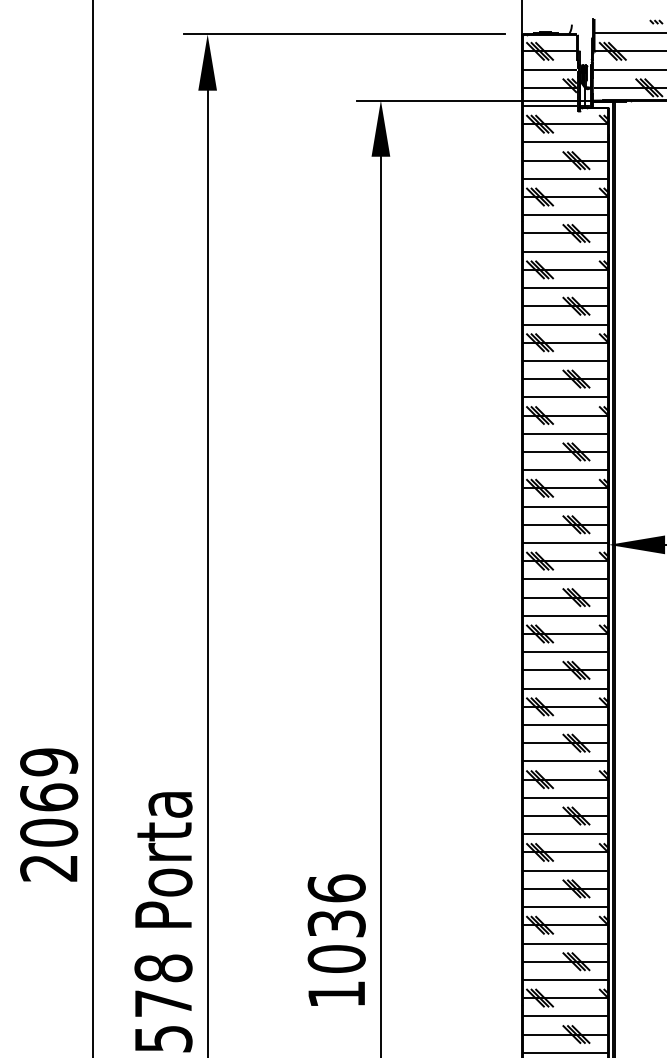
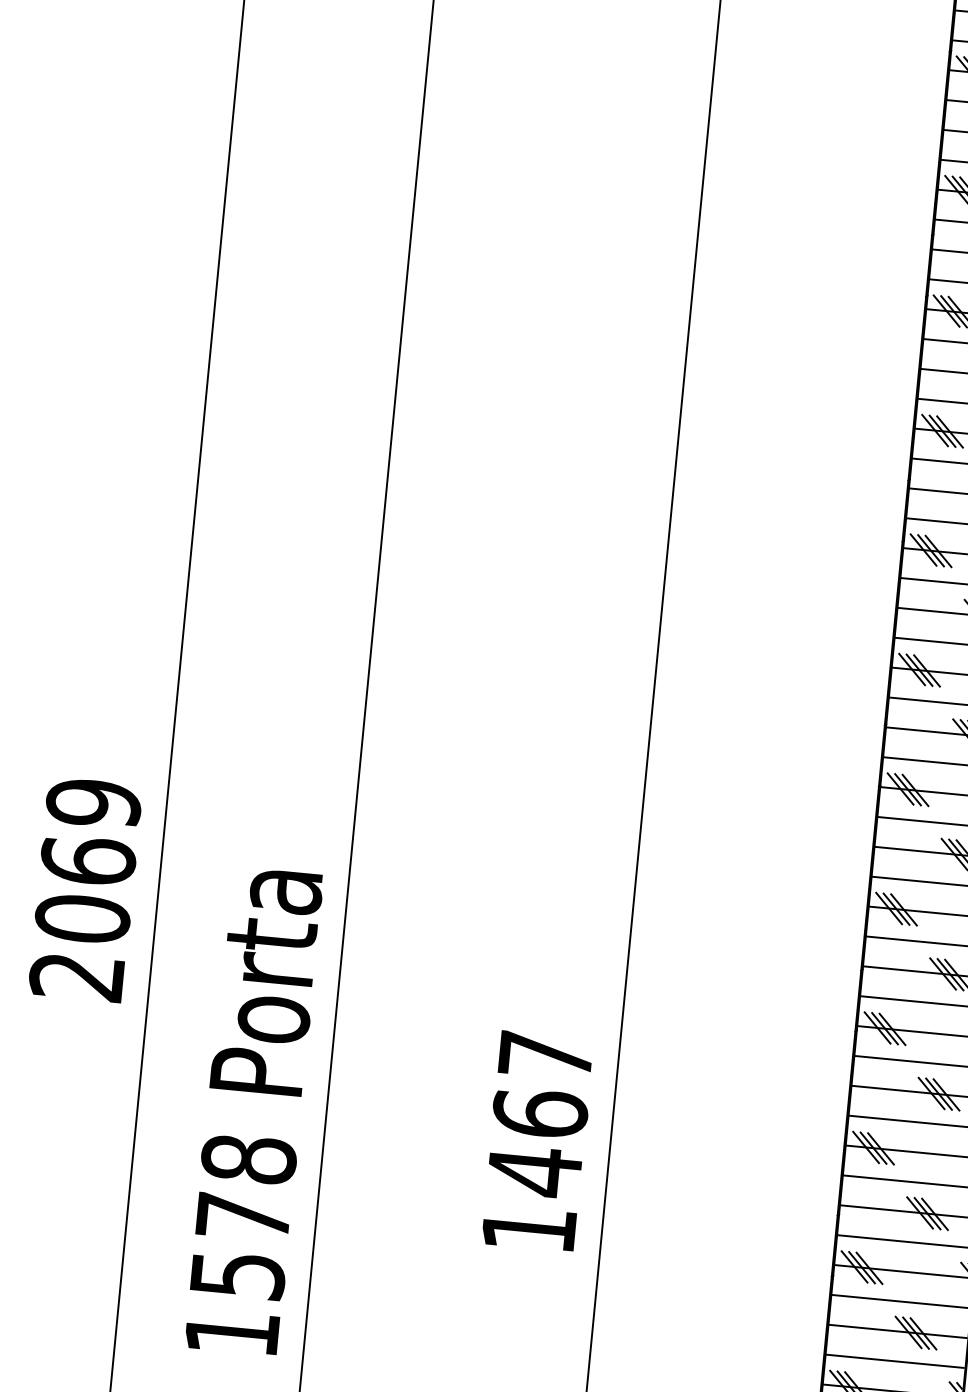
text: (336, 923) -> (539, 1113), 1036 -> 1467

